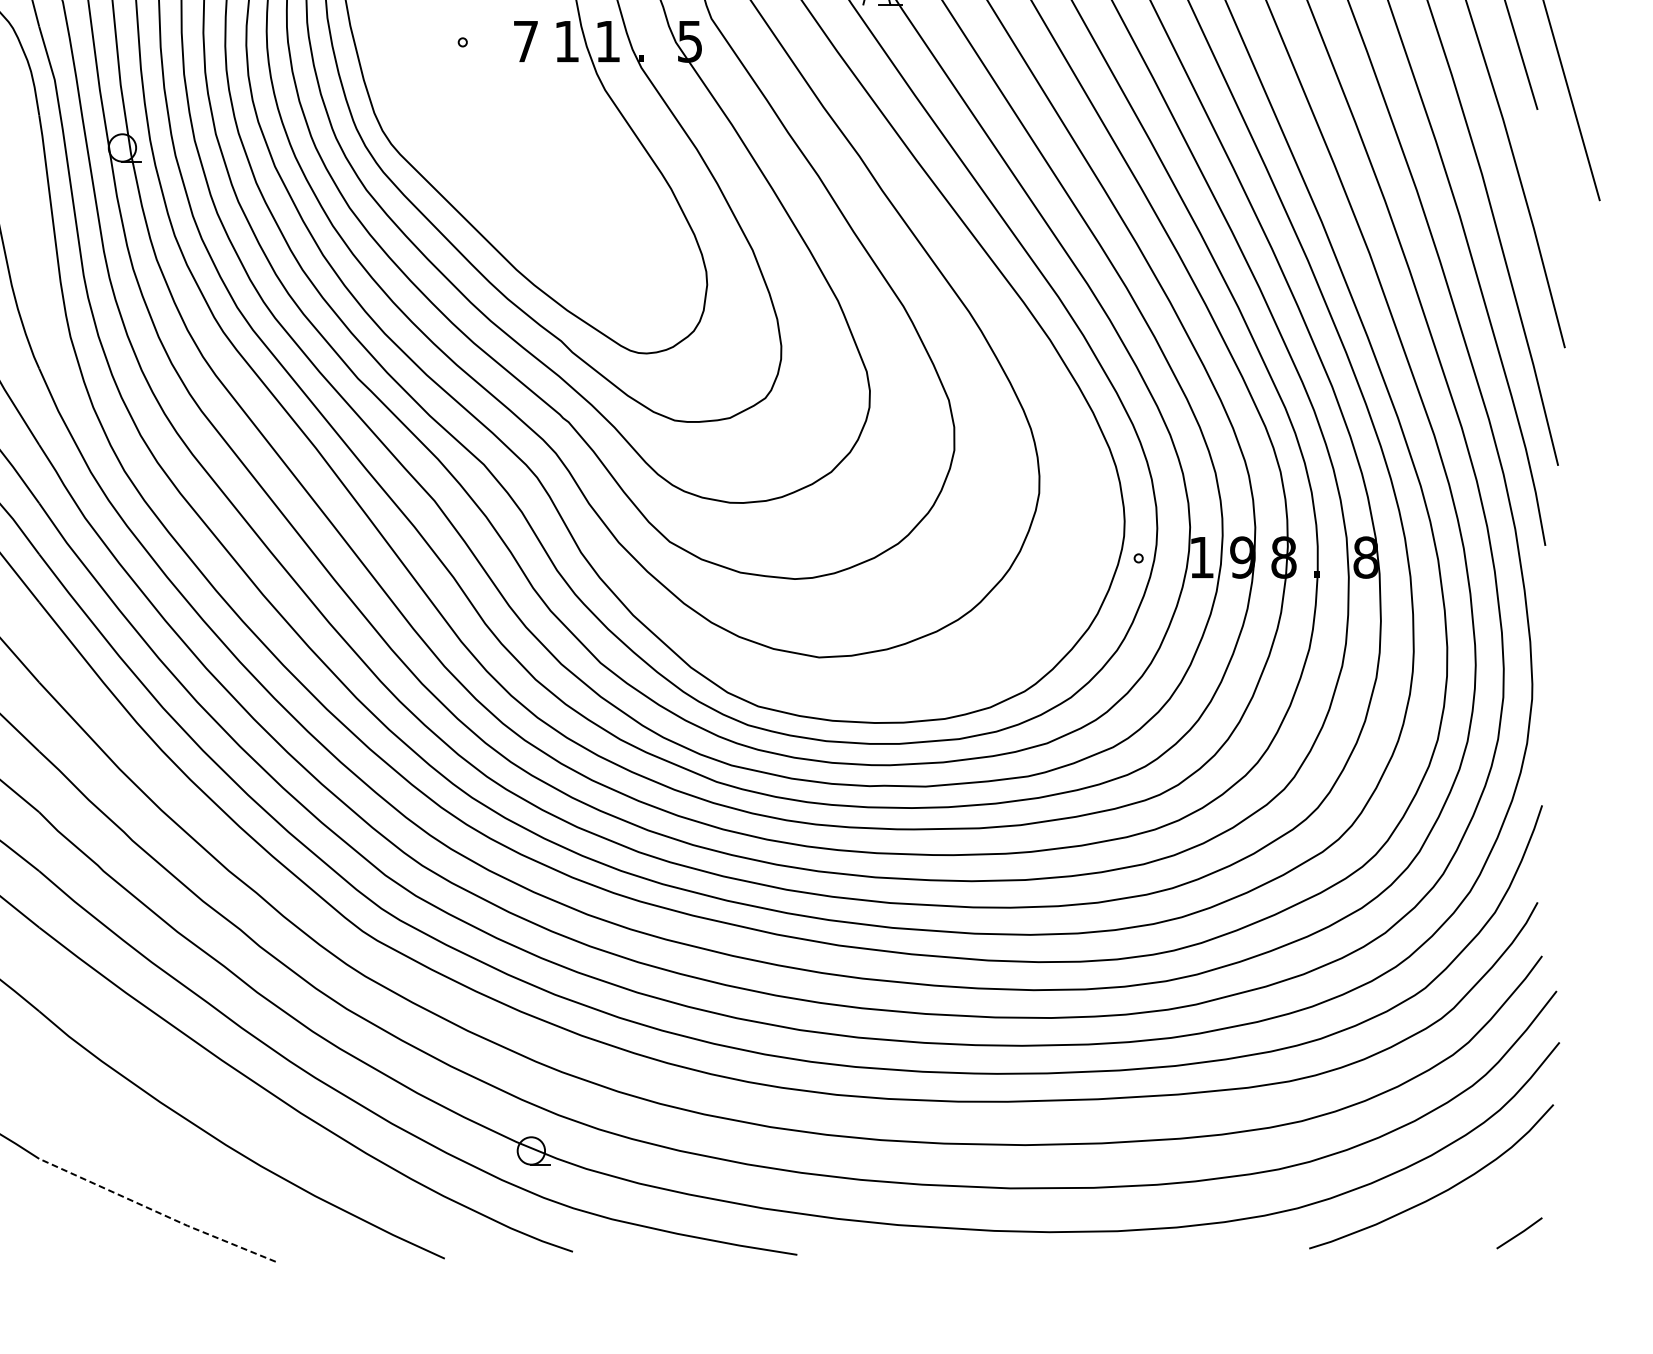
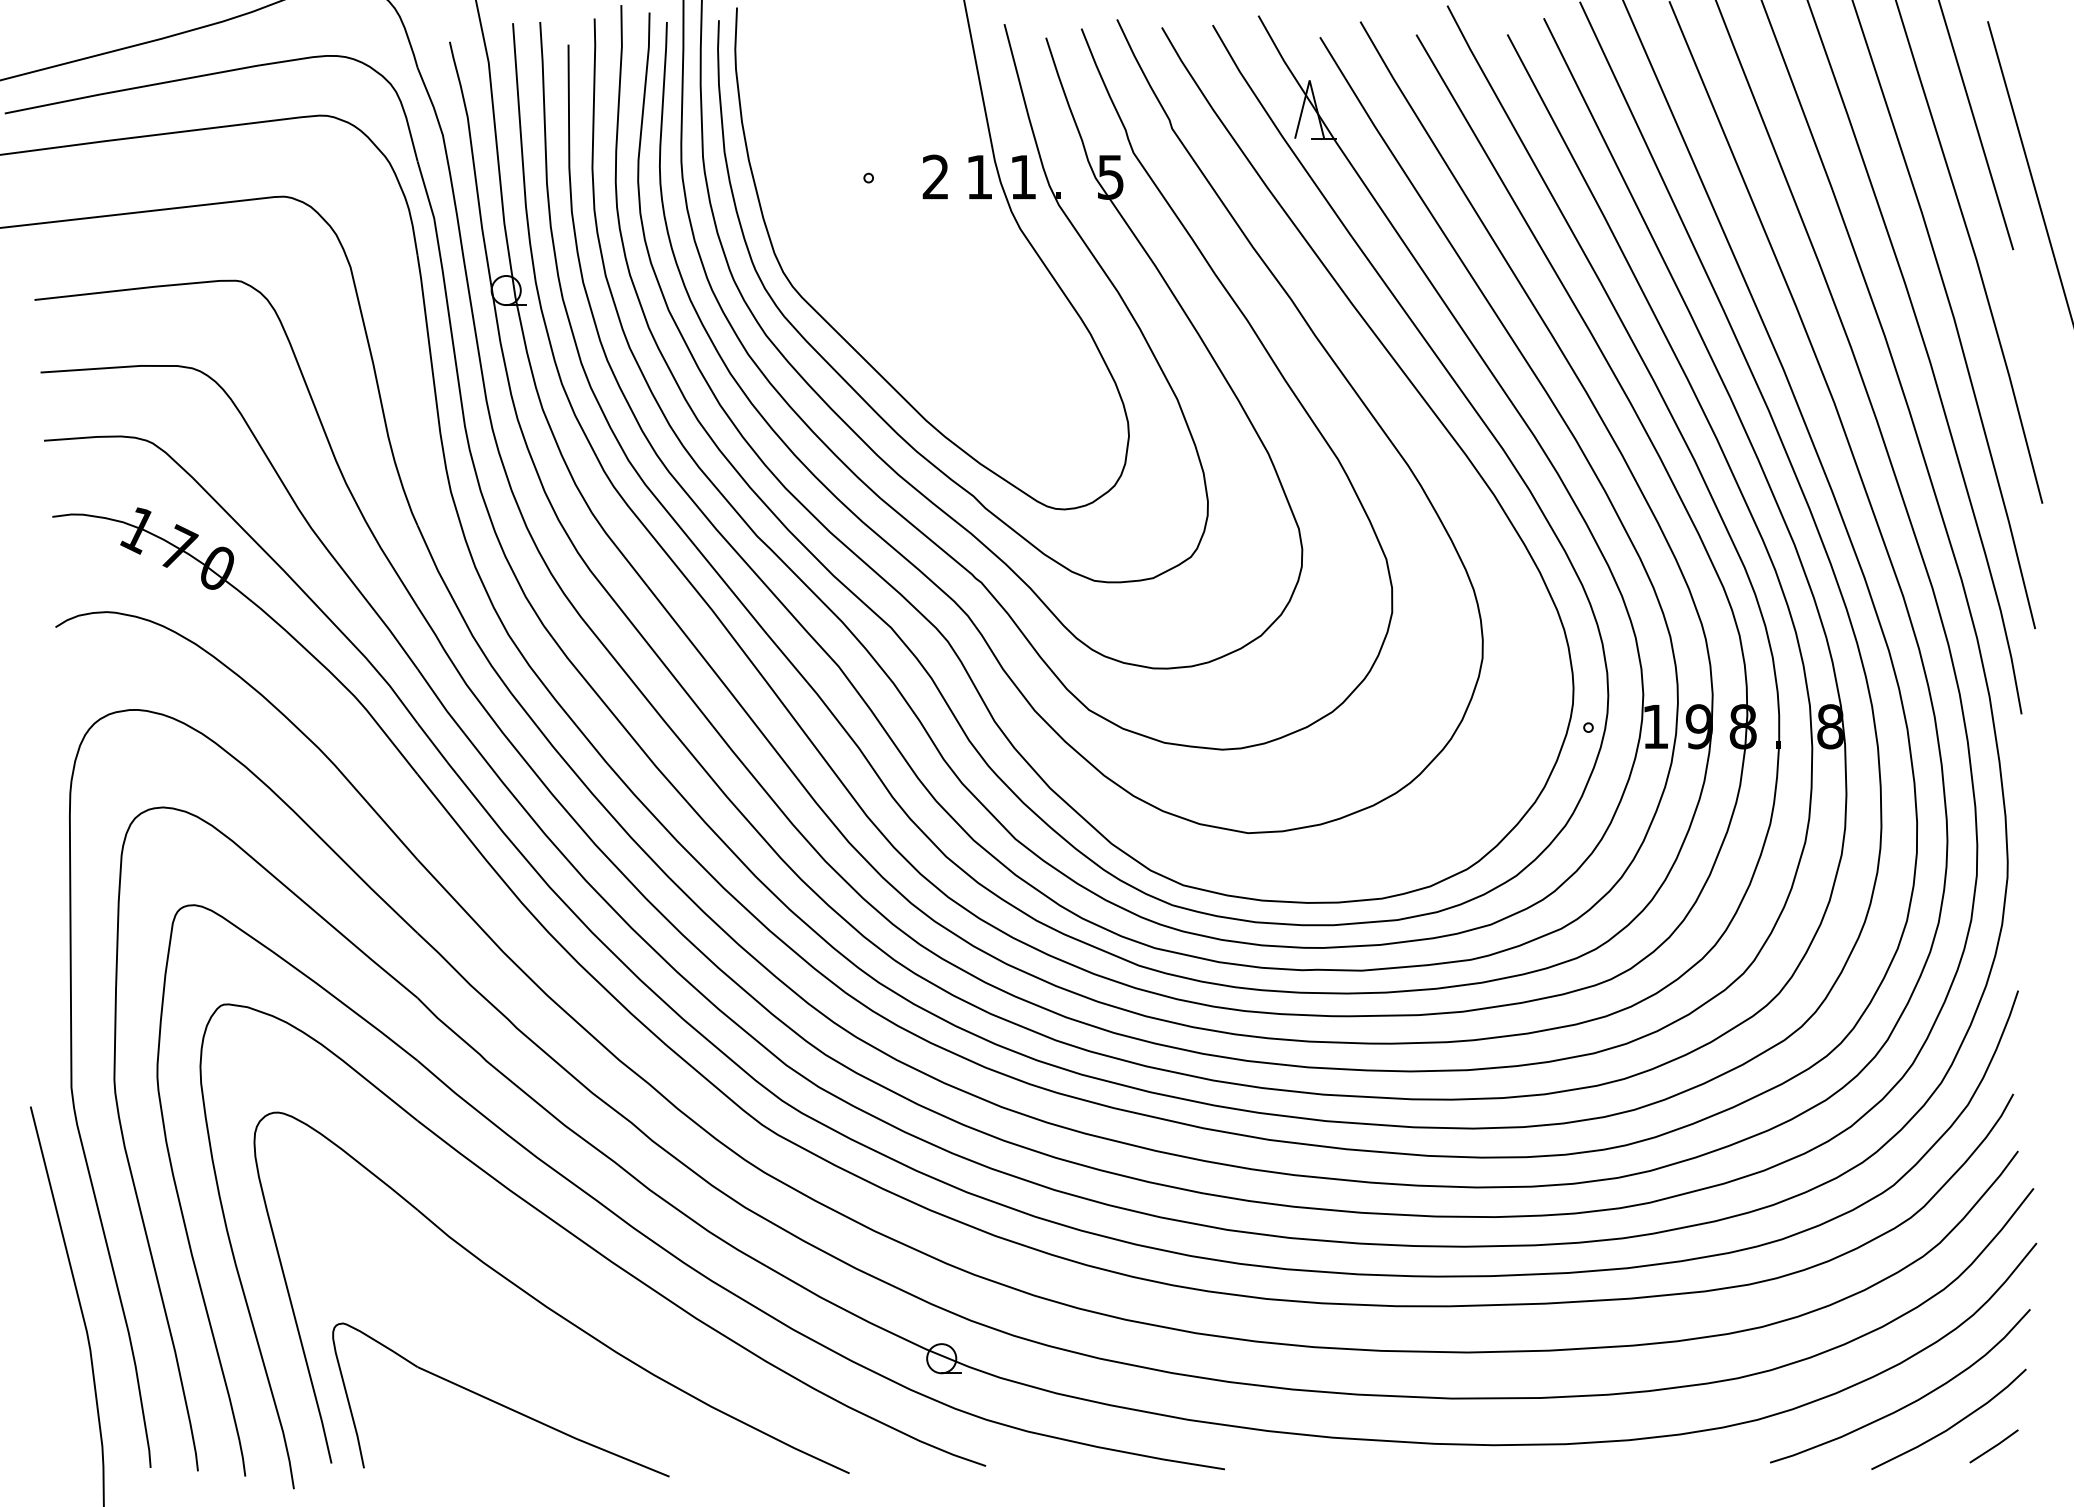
text: (525, 40) -> (935, 176), 7 -> 2
line: (156, 1211) -> (542, 1423), dashed -> solid
curve: (1481, 1212) -> (1953, 1424), added

